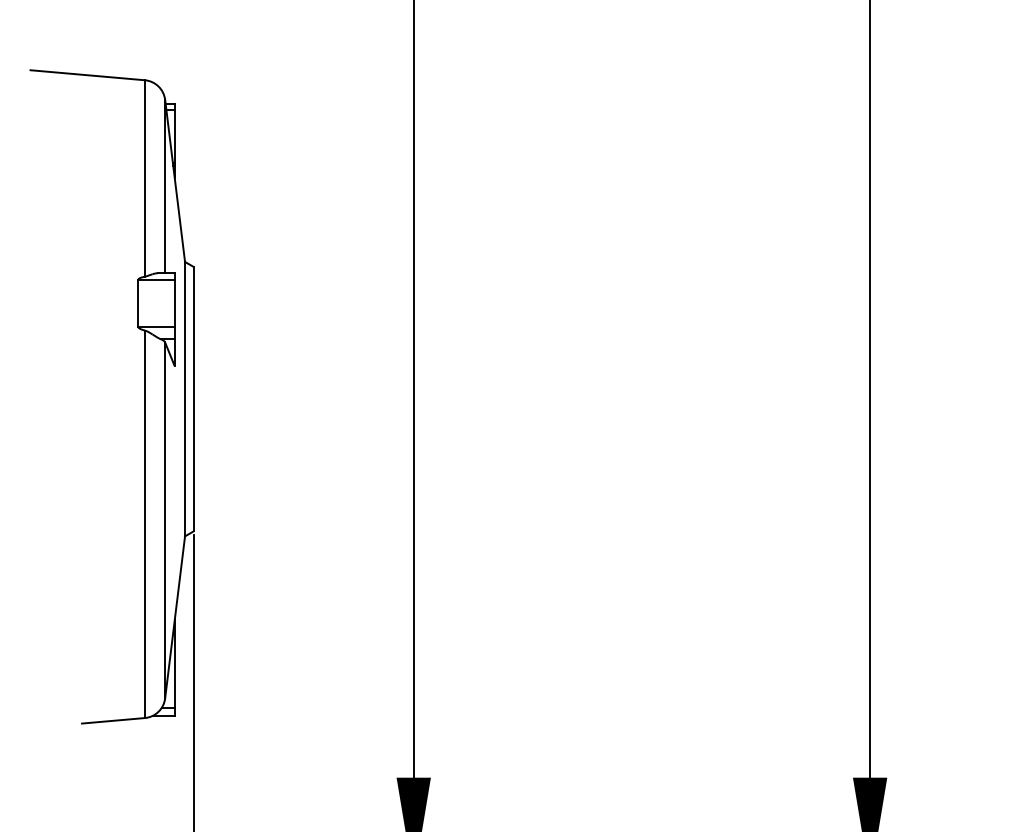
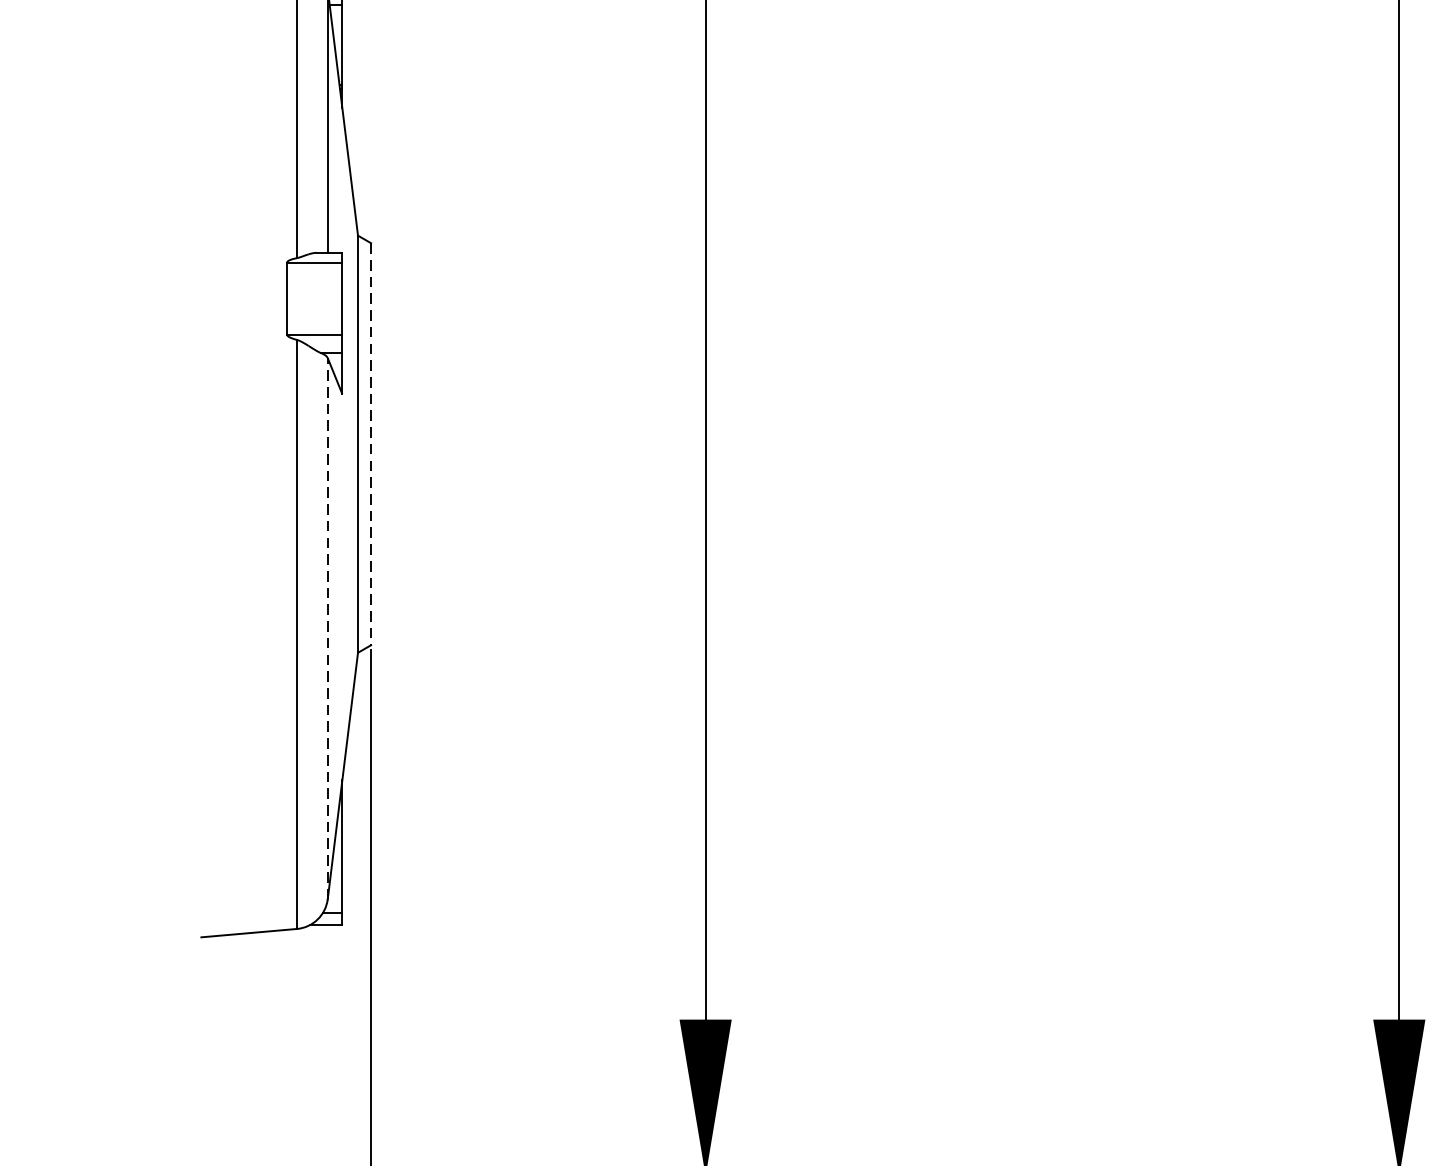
line: (193, 399) -> (370, 444), solid -> dashed
line: (165, 520) -> (328, 628), solid -> dashed

